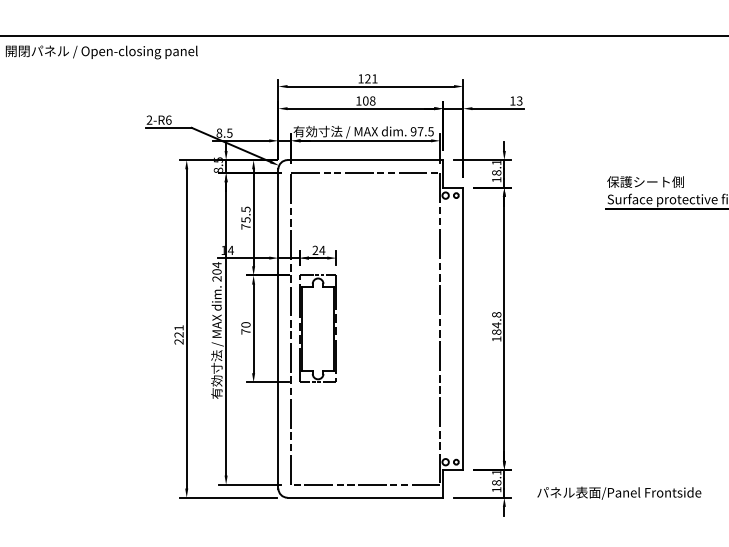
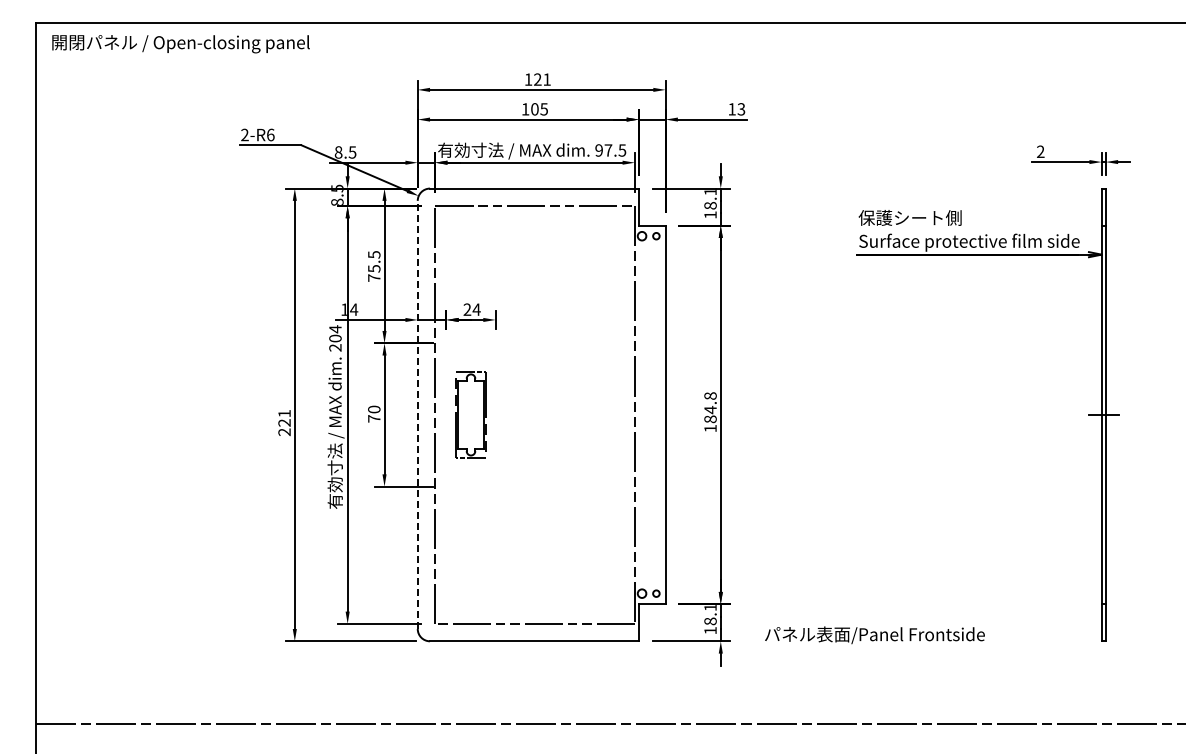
text: (372, 101) -> (544, 109), 108 -> 105
line: (278, 328) -> (417, 414), solid -> dashed
part: (317, 328) -> (470, 414), size x0.6

